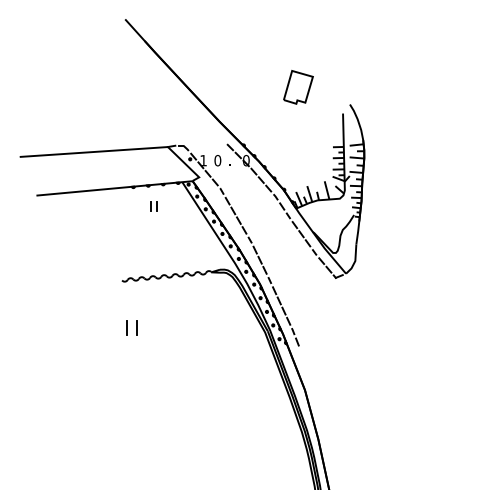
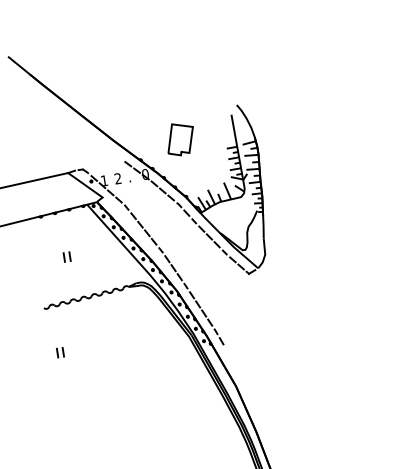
part: (298, 87) -> (180, 139), moved
text: (217, 160) -> (117, 178), 0 -> 2
part: (153, 206) -> (66, 257), moved
part: (131, 328) -> (60, 352), size x0.62

